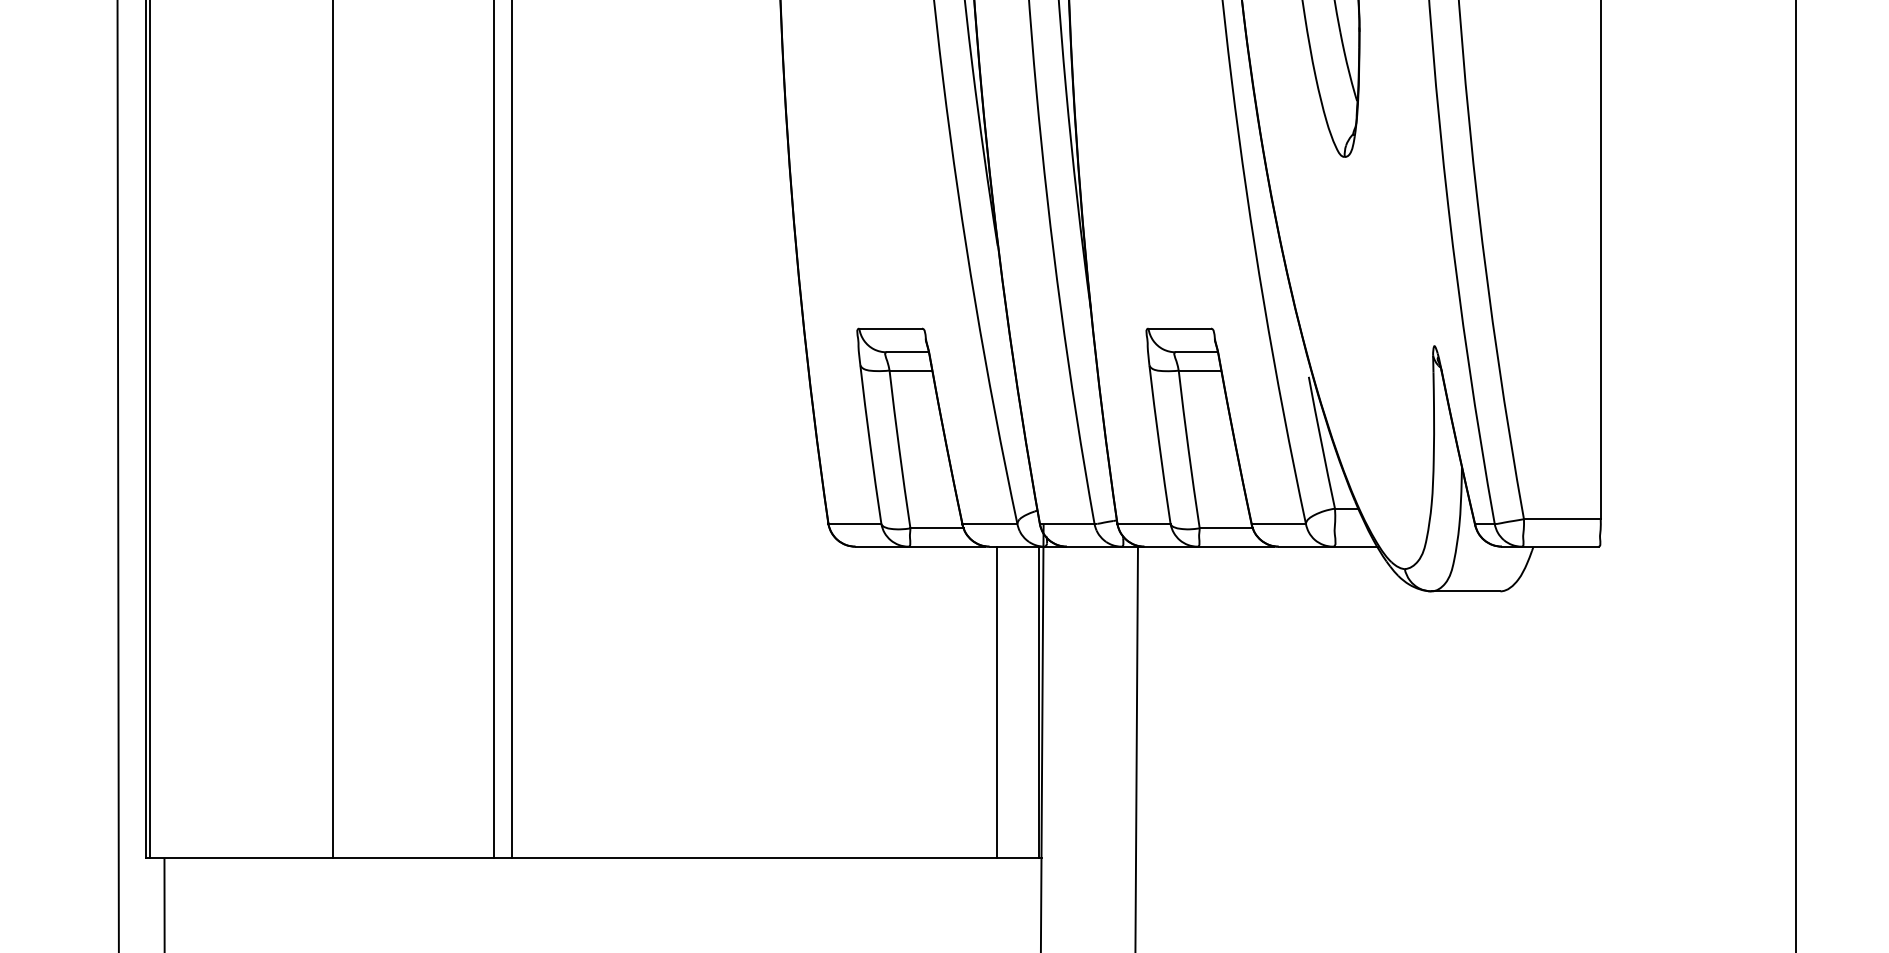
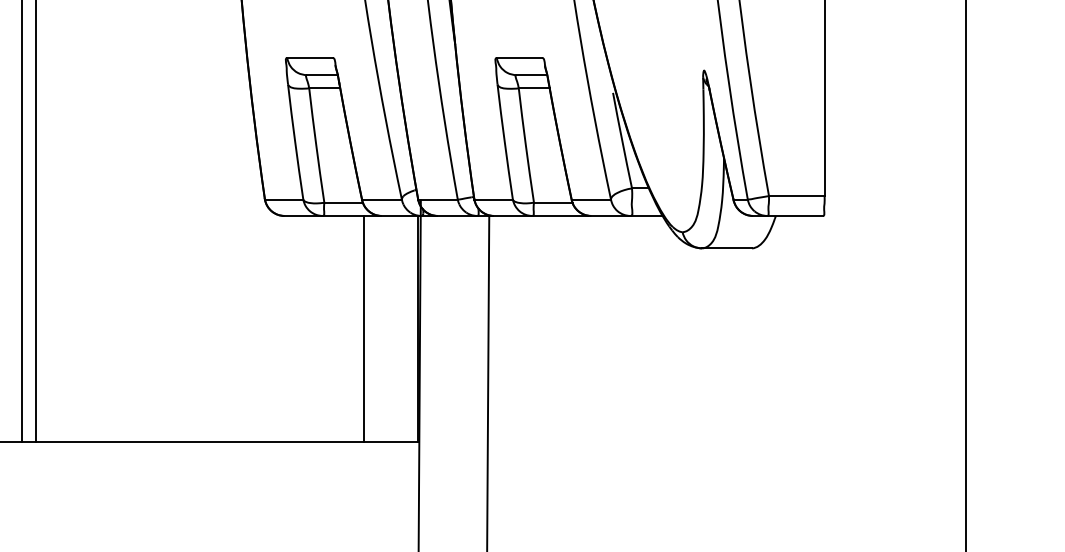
line: (996, 702) -> (363, 328), moved

